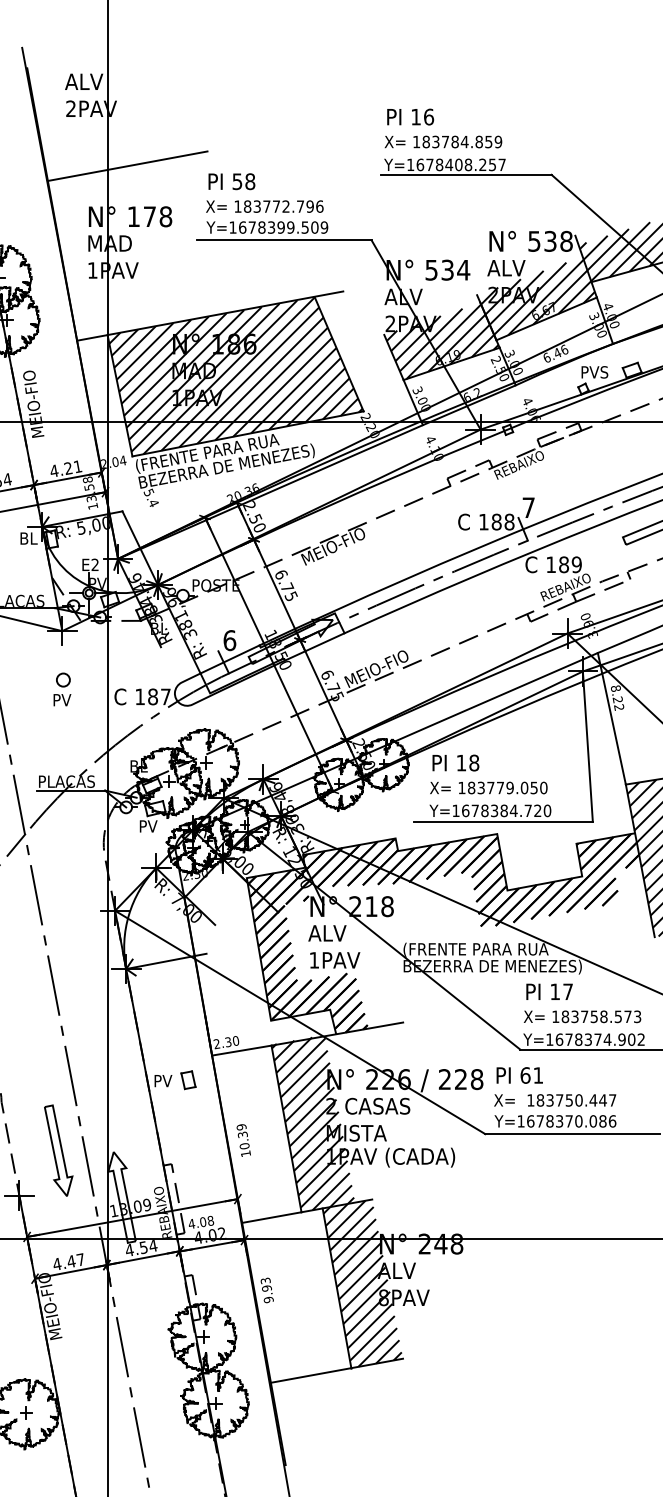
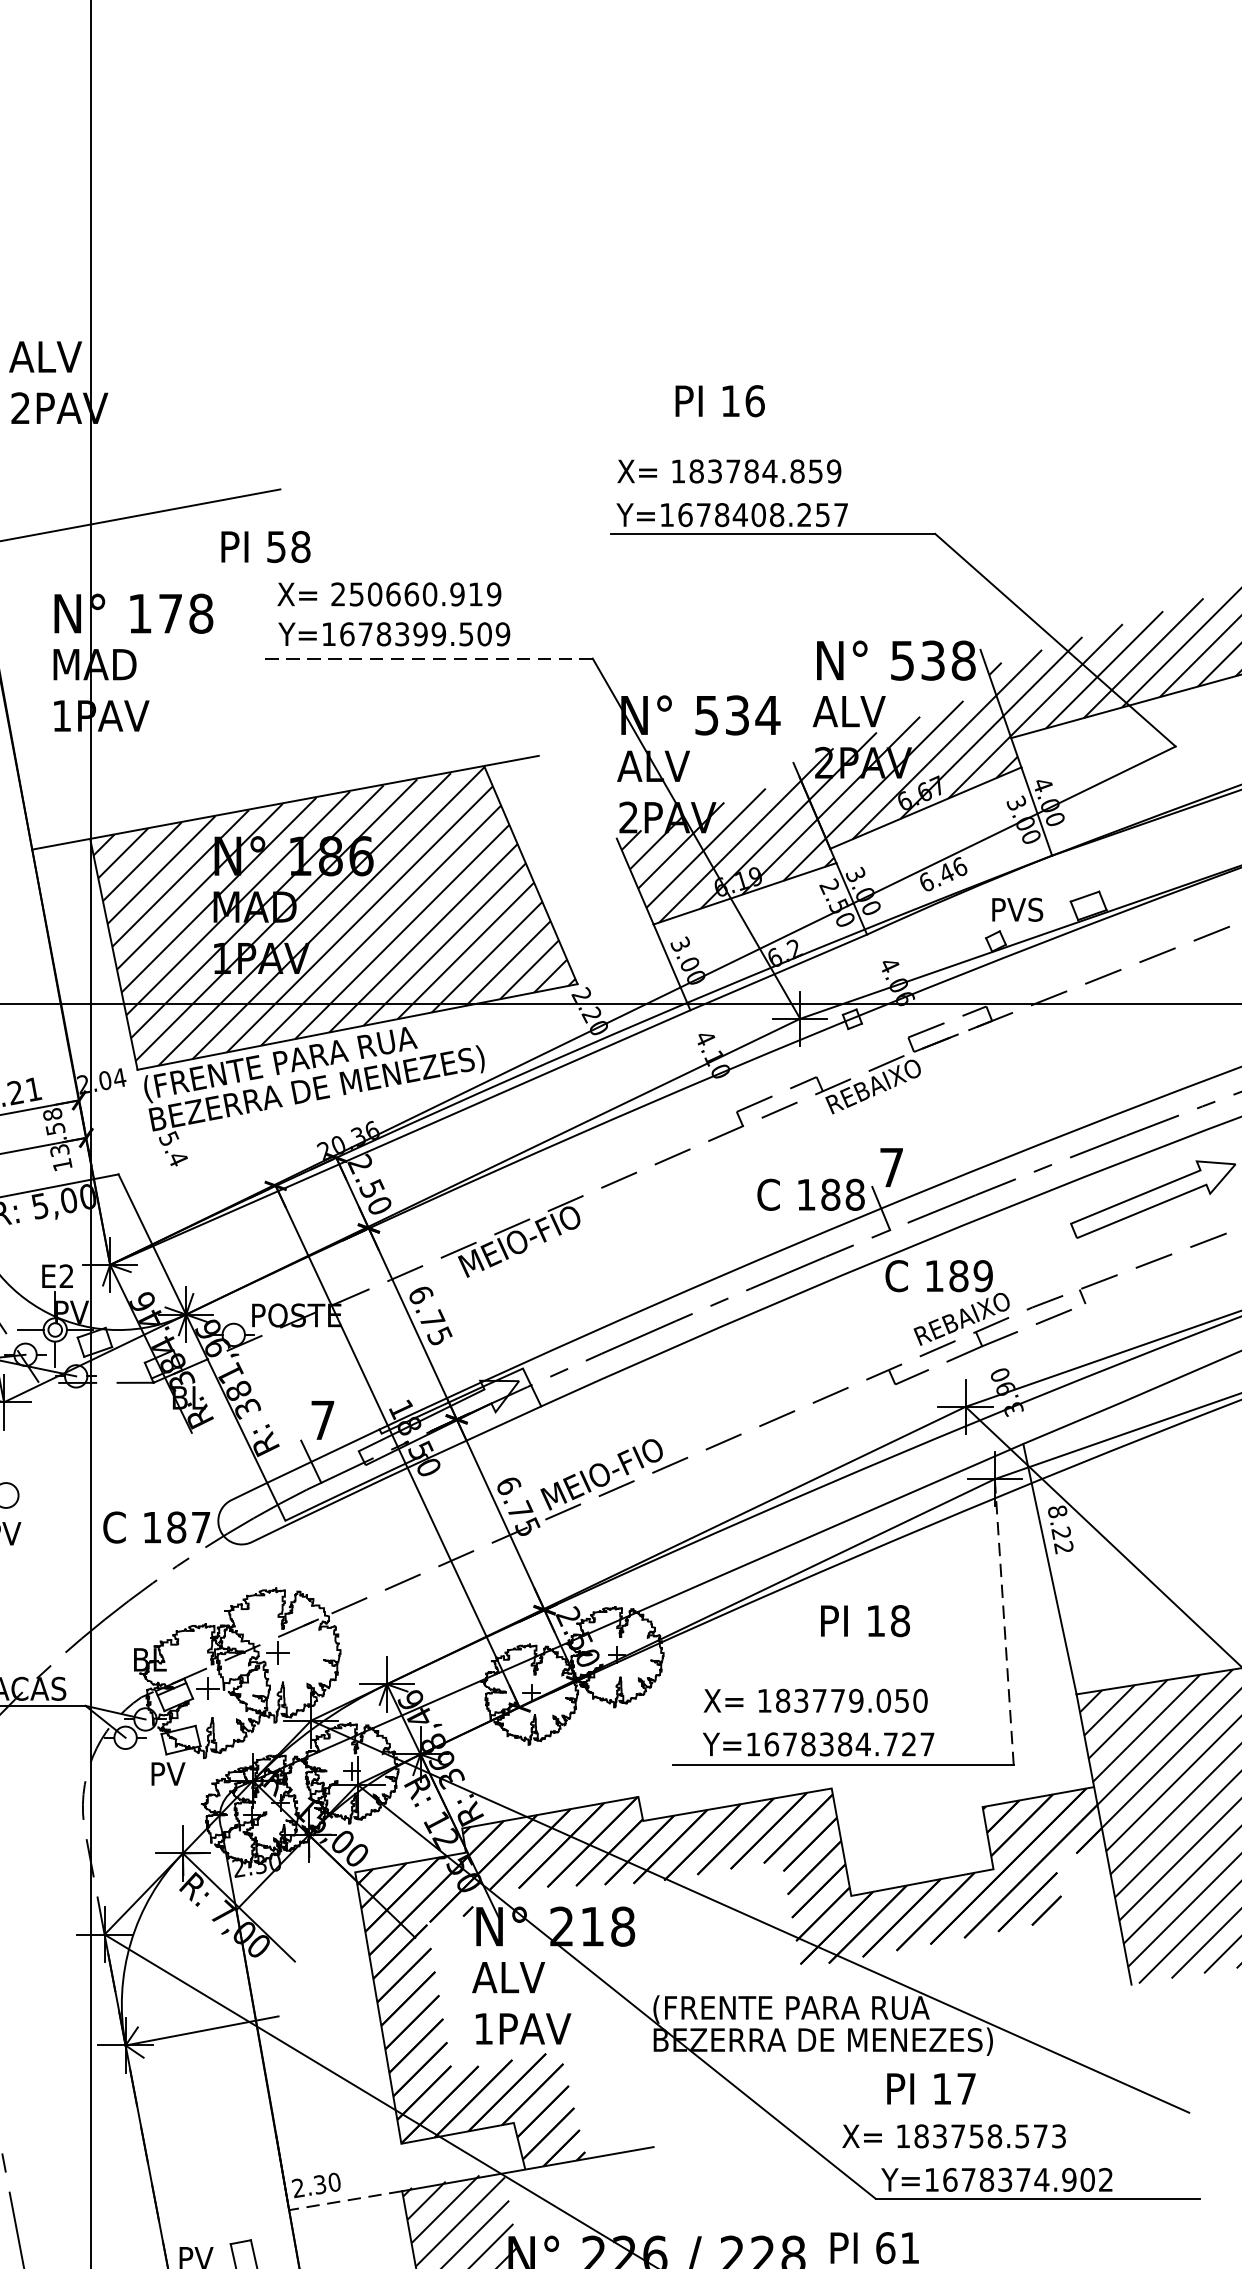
text: (410, 116) -> (720, 400), moved
text: (231, 181) -> (265, 546), moved
text: (278, 206) -> (415, 594), 183772.796 -> 250660.919
line: (283, 240) -> (425, 658), solid -> dashed
text: (229, 640) -> (322, 1420), 6 -> 7
line: (587, 746) -> (1003, 1621), solid -> dashed
text: (455, 762) -> (864, 1619), moved
text: (547, 810) -> (927, 1743), Y=1678384.720 -> Y=1678384.727
text: (582, 1016) -> (954, 2135), moved
line: (241, 1050) -> (345, 2200), solid -> dashed

